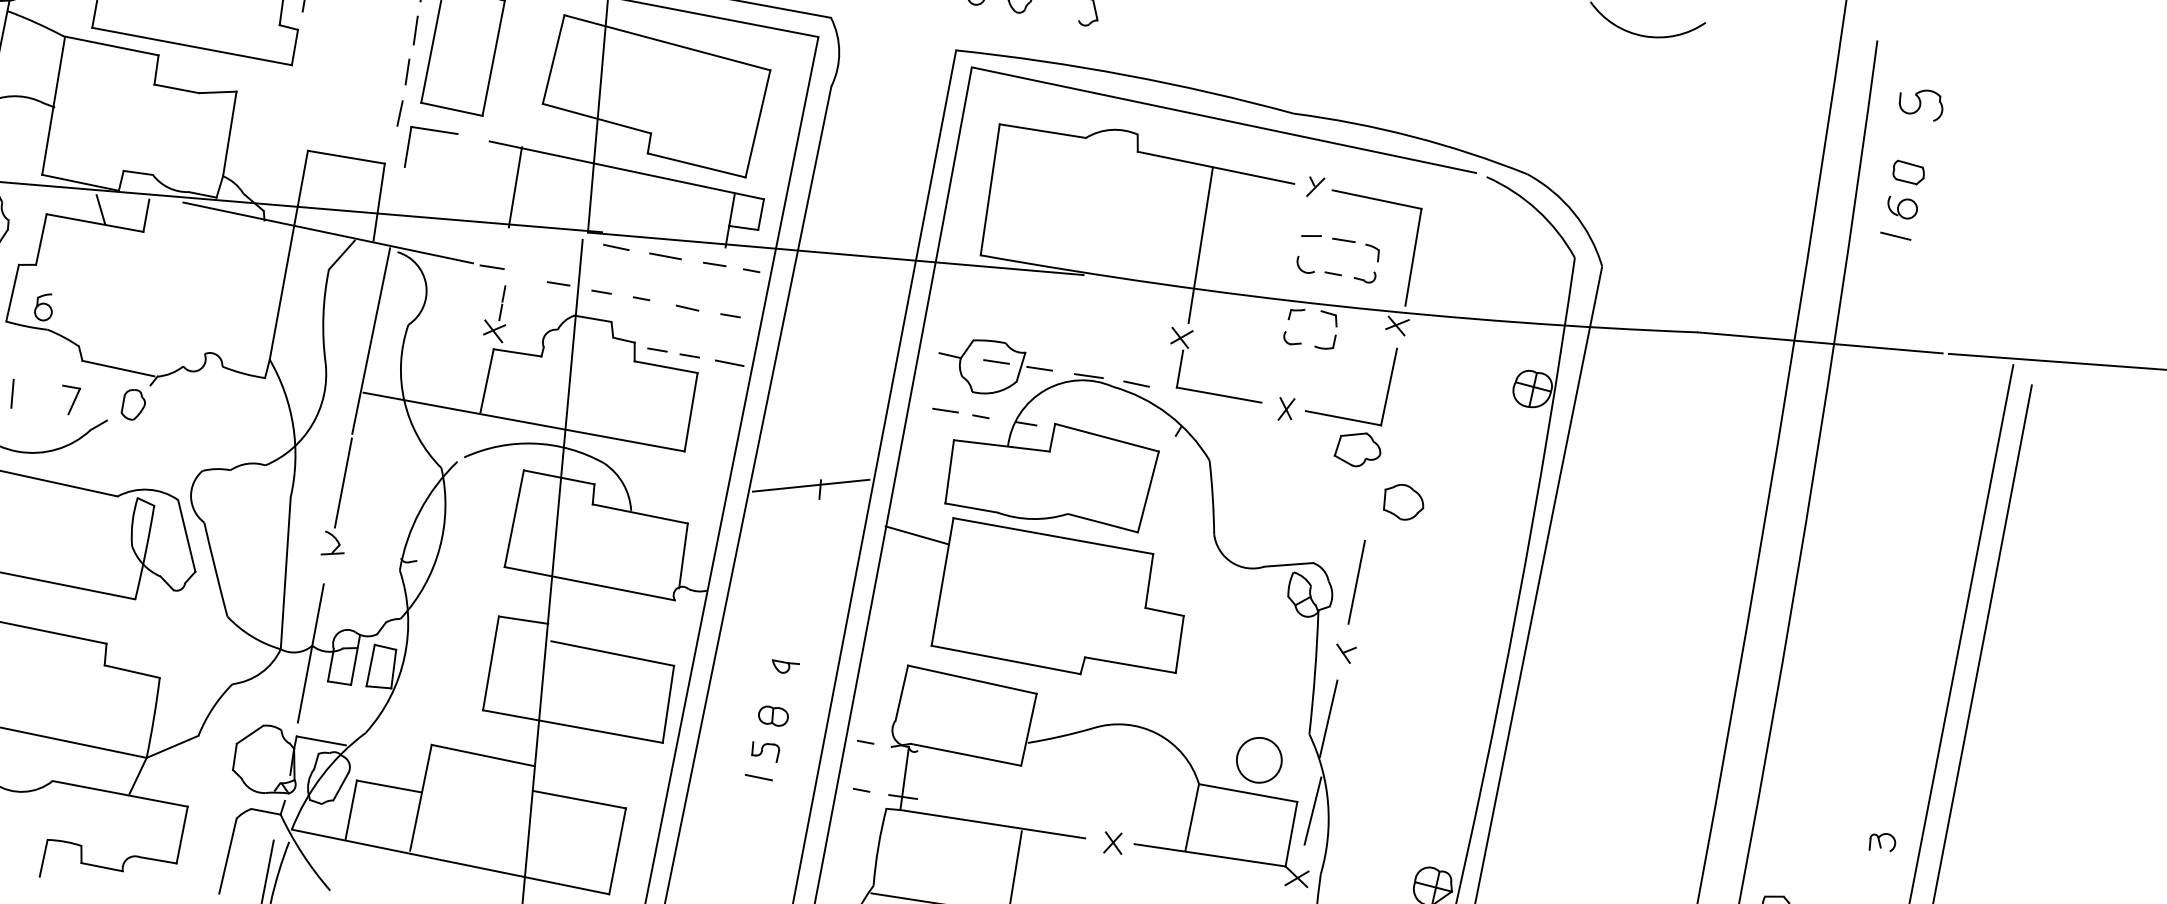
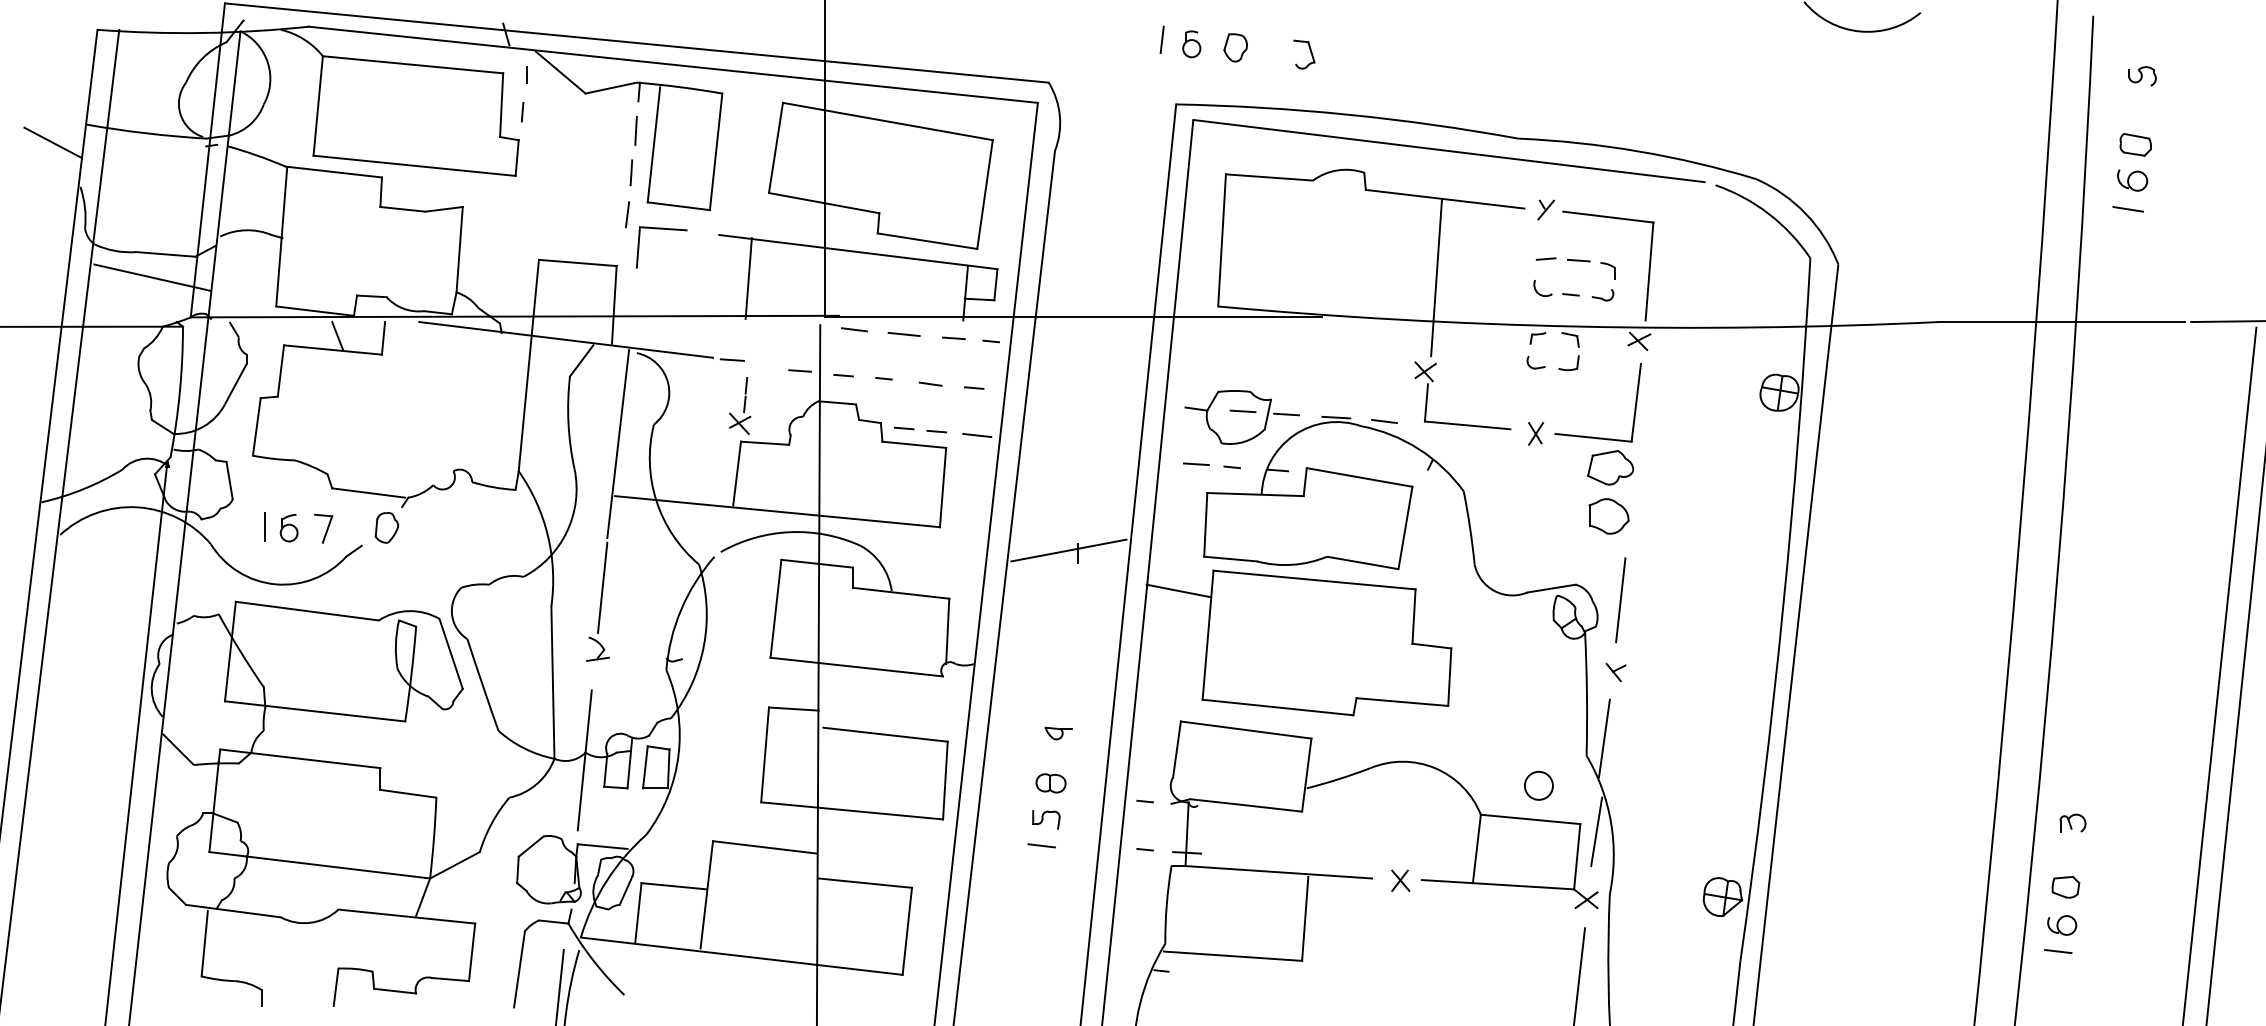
part: (1921, 105) -> (2142, 76), size x0.62
part: (43, 307) -> (288, 528), moved
part: (1403, 502) -> (1608, 516), moved
circle: (1258, 759) -> (1538, 785), size x0.62
part: (1882, 841) -> (2072, 822), moved

